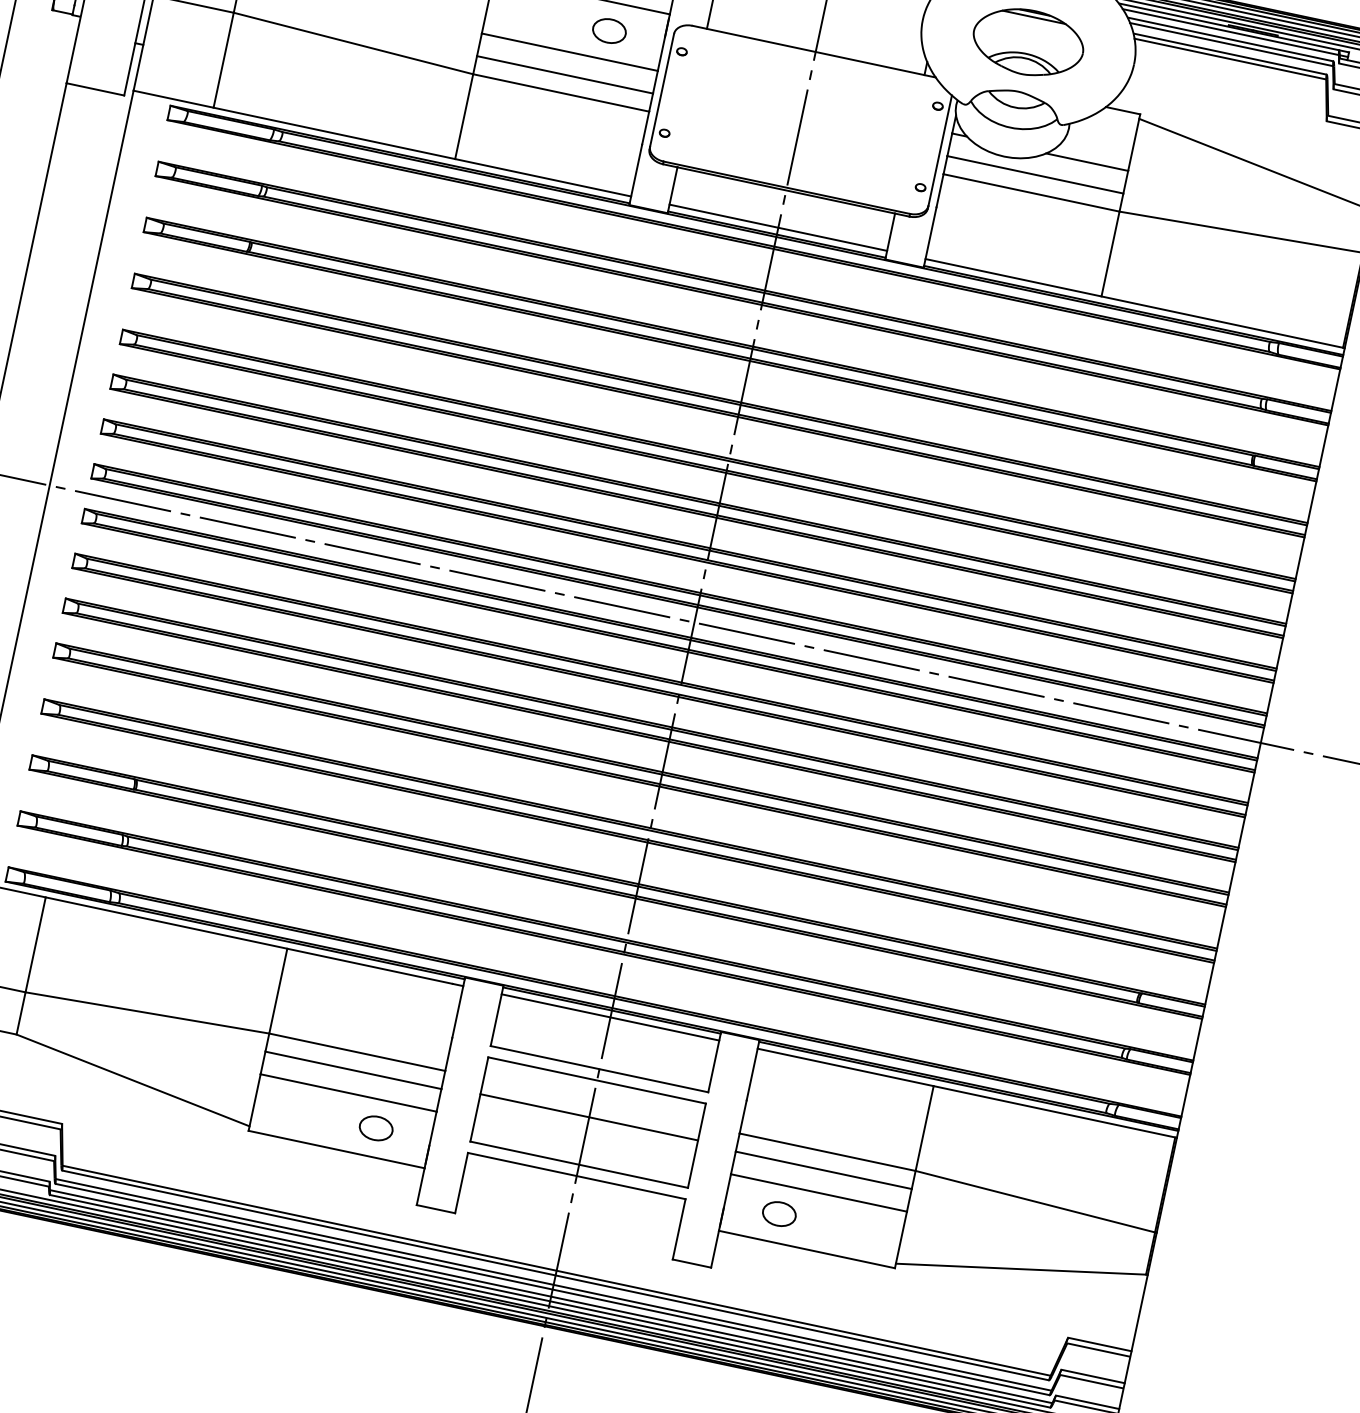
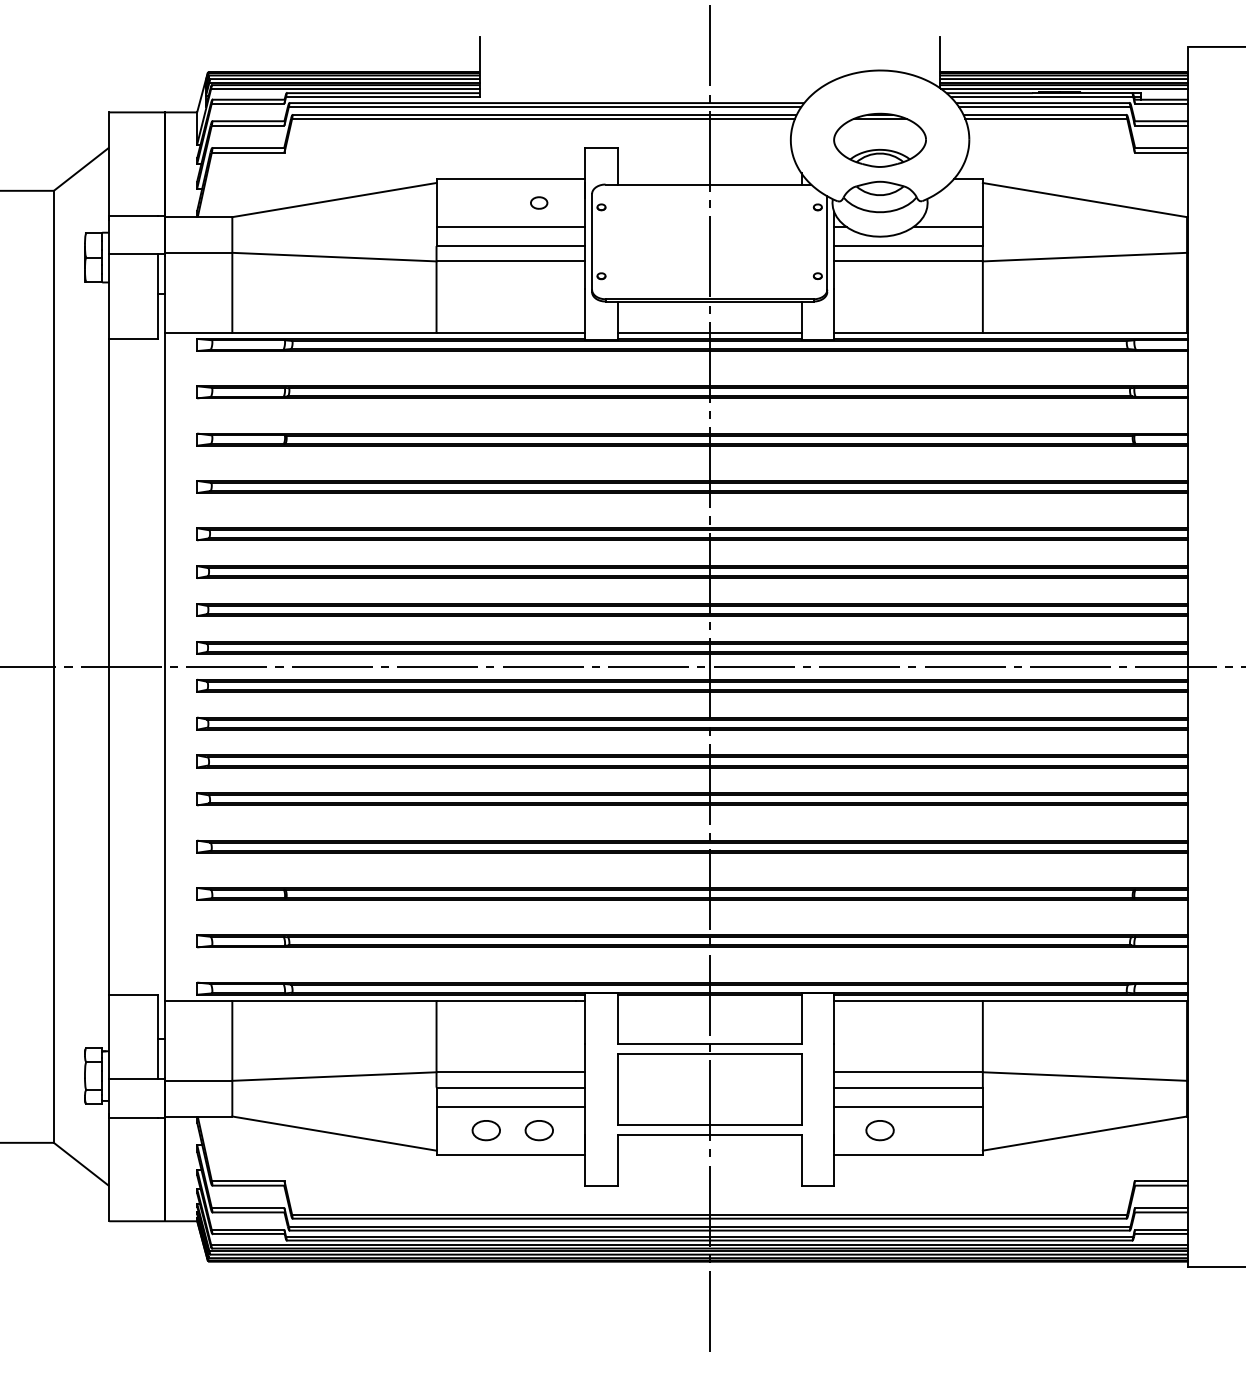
part: (608, 30) -> (538, 202), size x0.6
line: (610, 1017) -> (709, 1000), removed
part: (312, 1114) -> (485, 1130), added
line: (588, 1117) -> (709, 1085), removed

